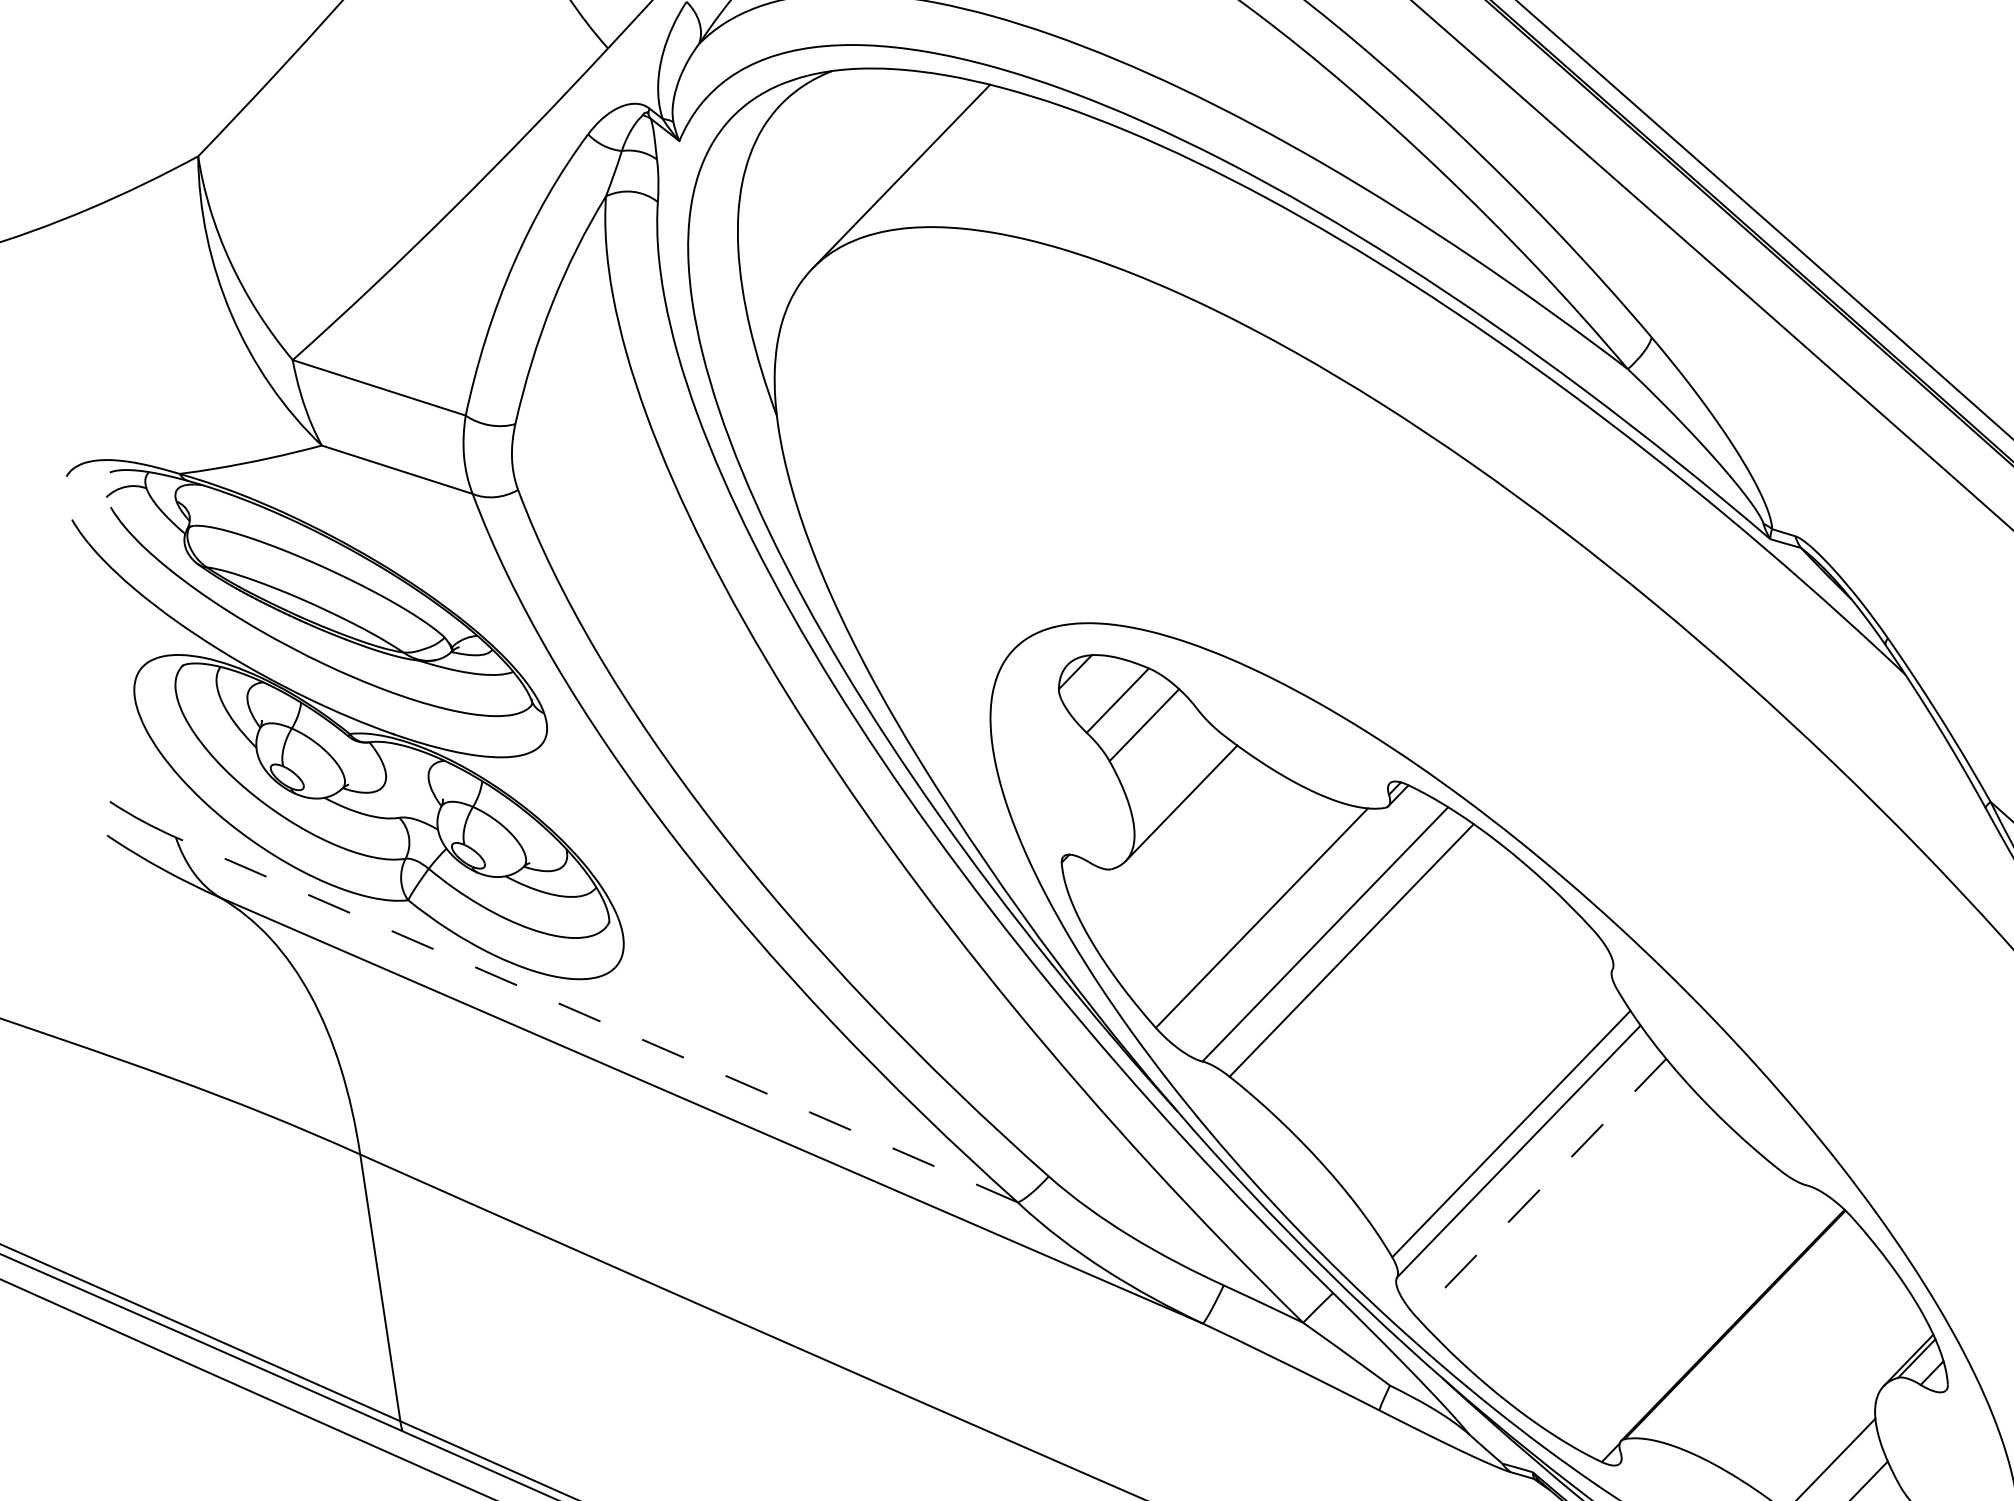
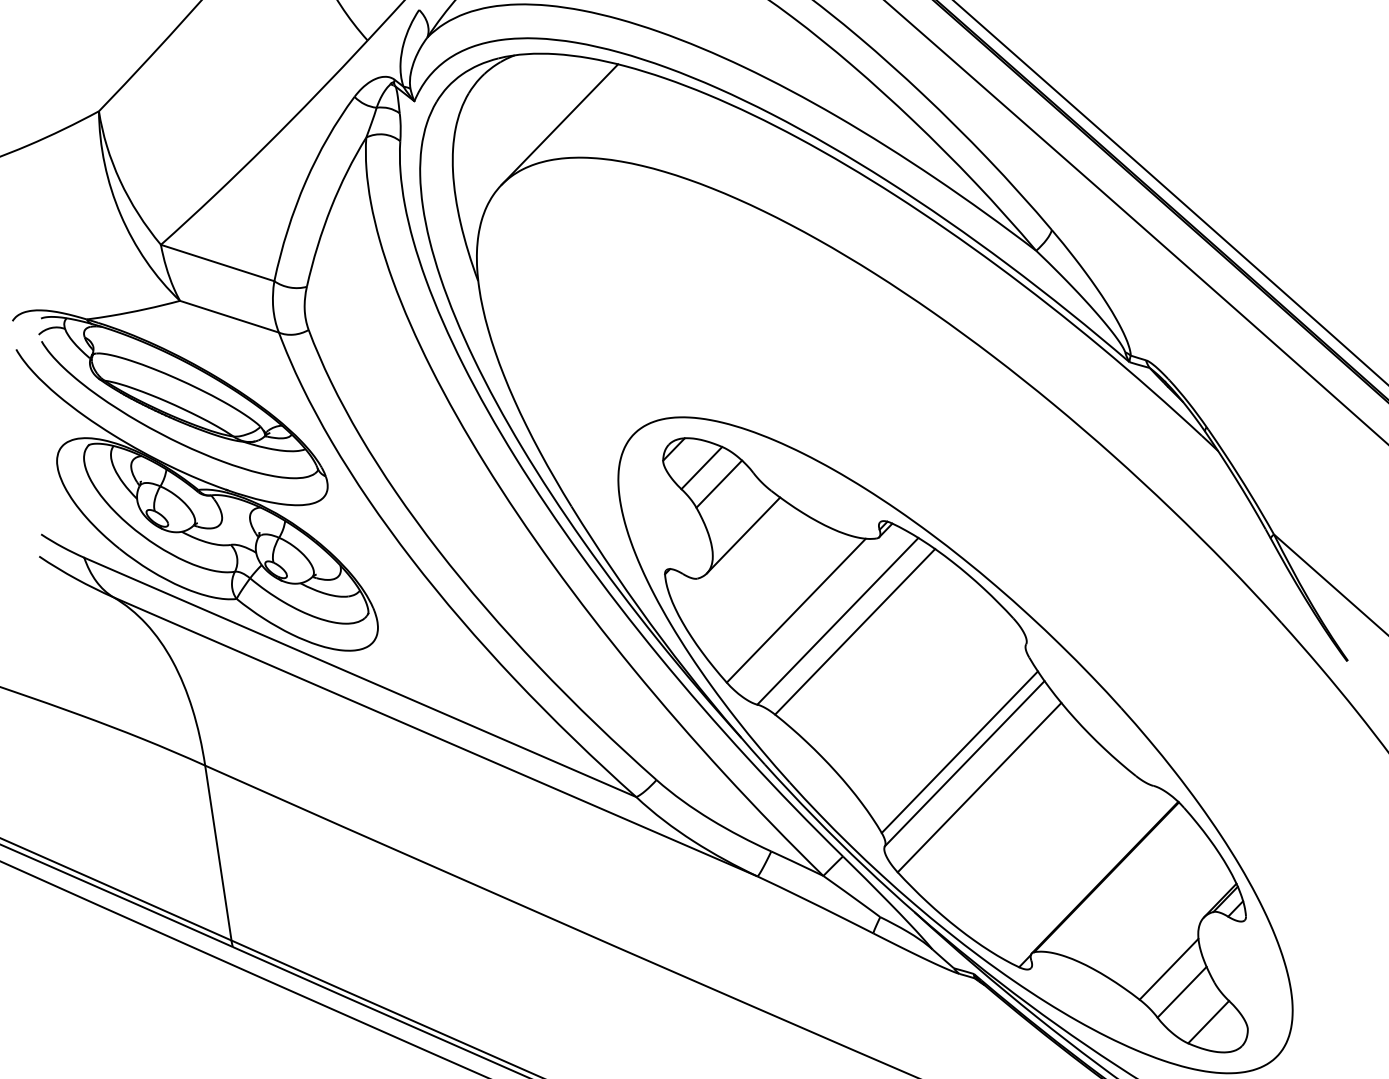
line: (597, 1020) -> (360, 677), dashed -> solid
line: (1541, 1187) -> (979, 787), dashed -> solid

